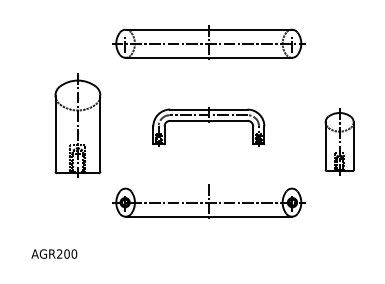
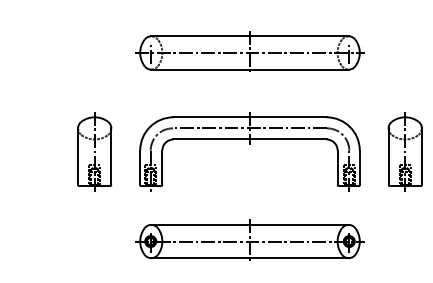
part: (77, 126) -> (94, 151), size x0.62
part: (208, 126) -> (249, 151), size x1.67
part: (339, 141) -> (405, 151), moved
line: (208, 188) -> (249, 224), added

